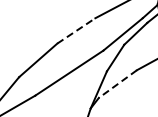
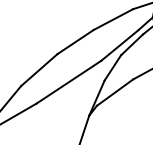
line: (76, 31) -> (75, 42), dashed -> solid
line: (117, 83) -> (114, 92), dashed -> solid

